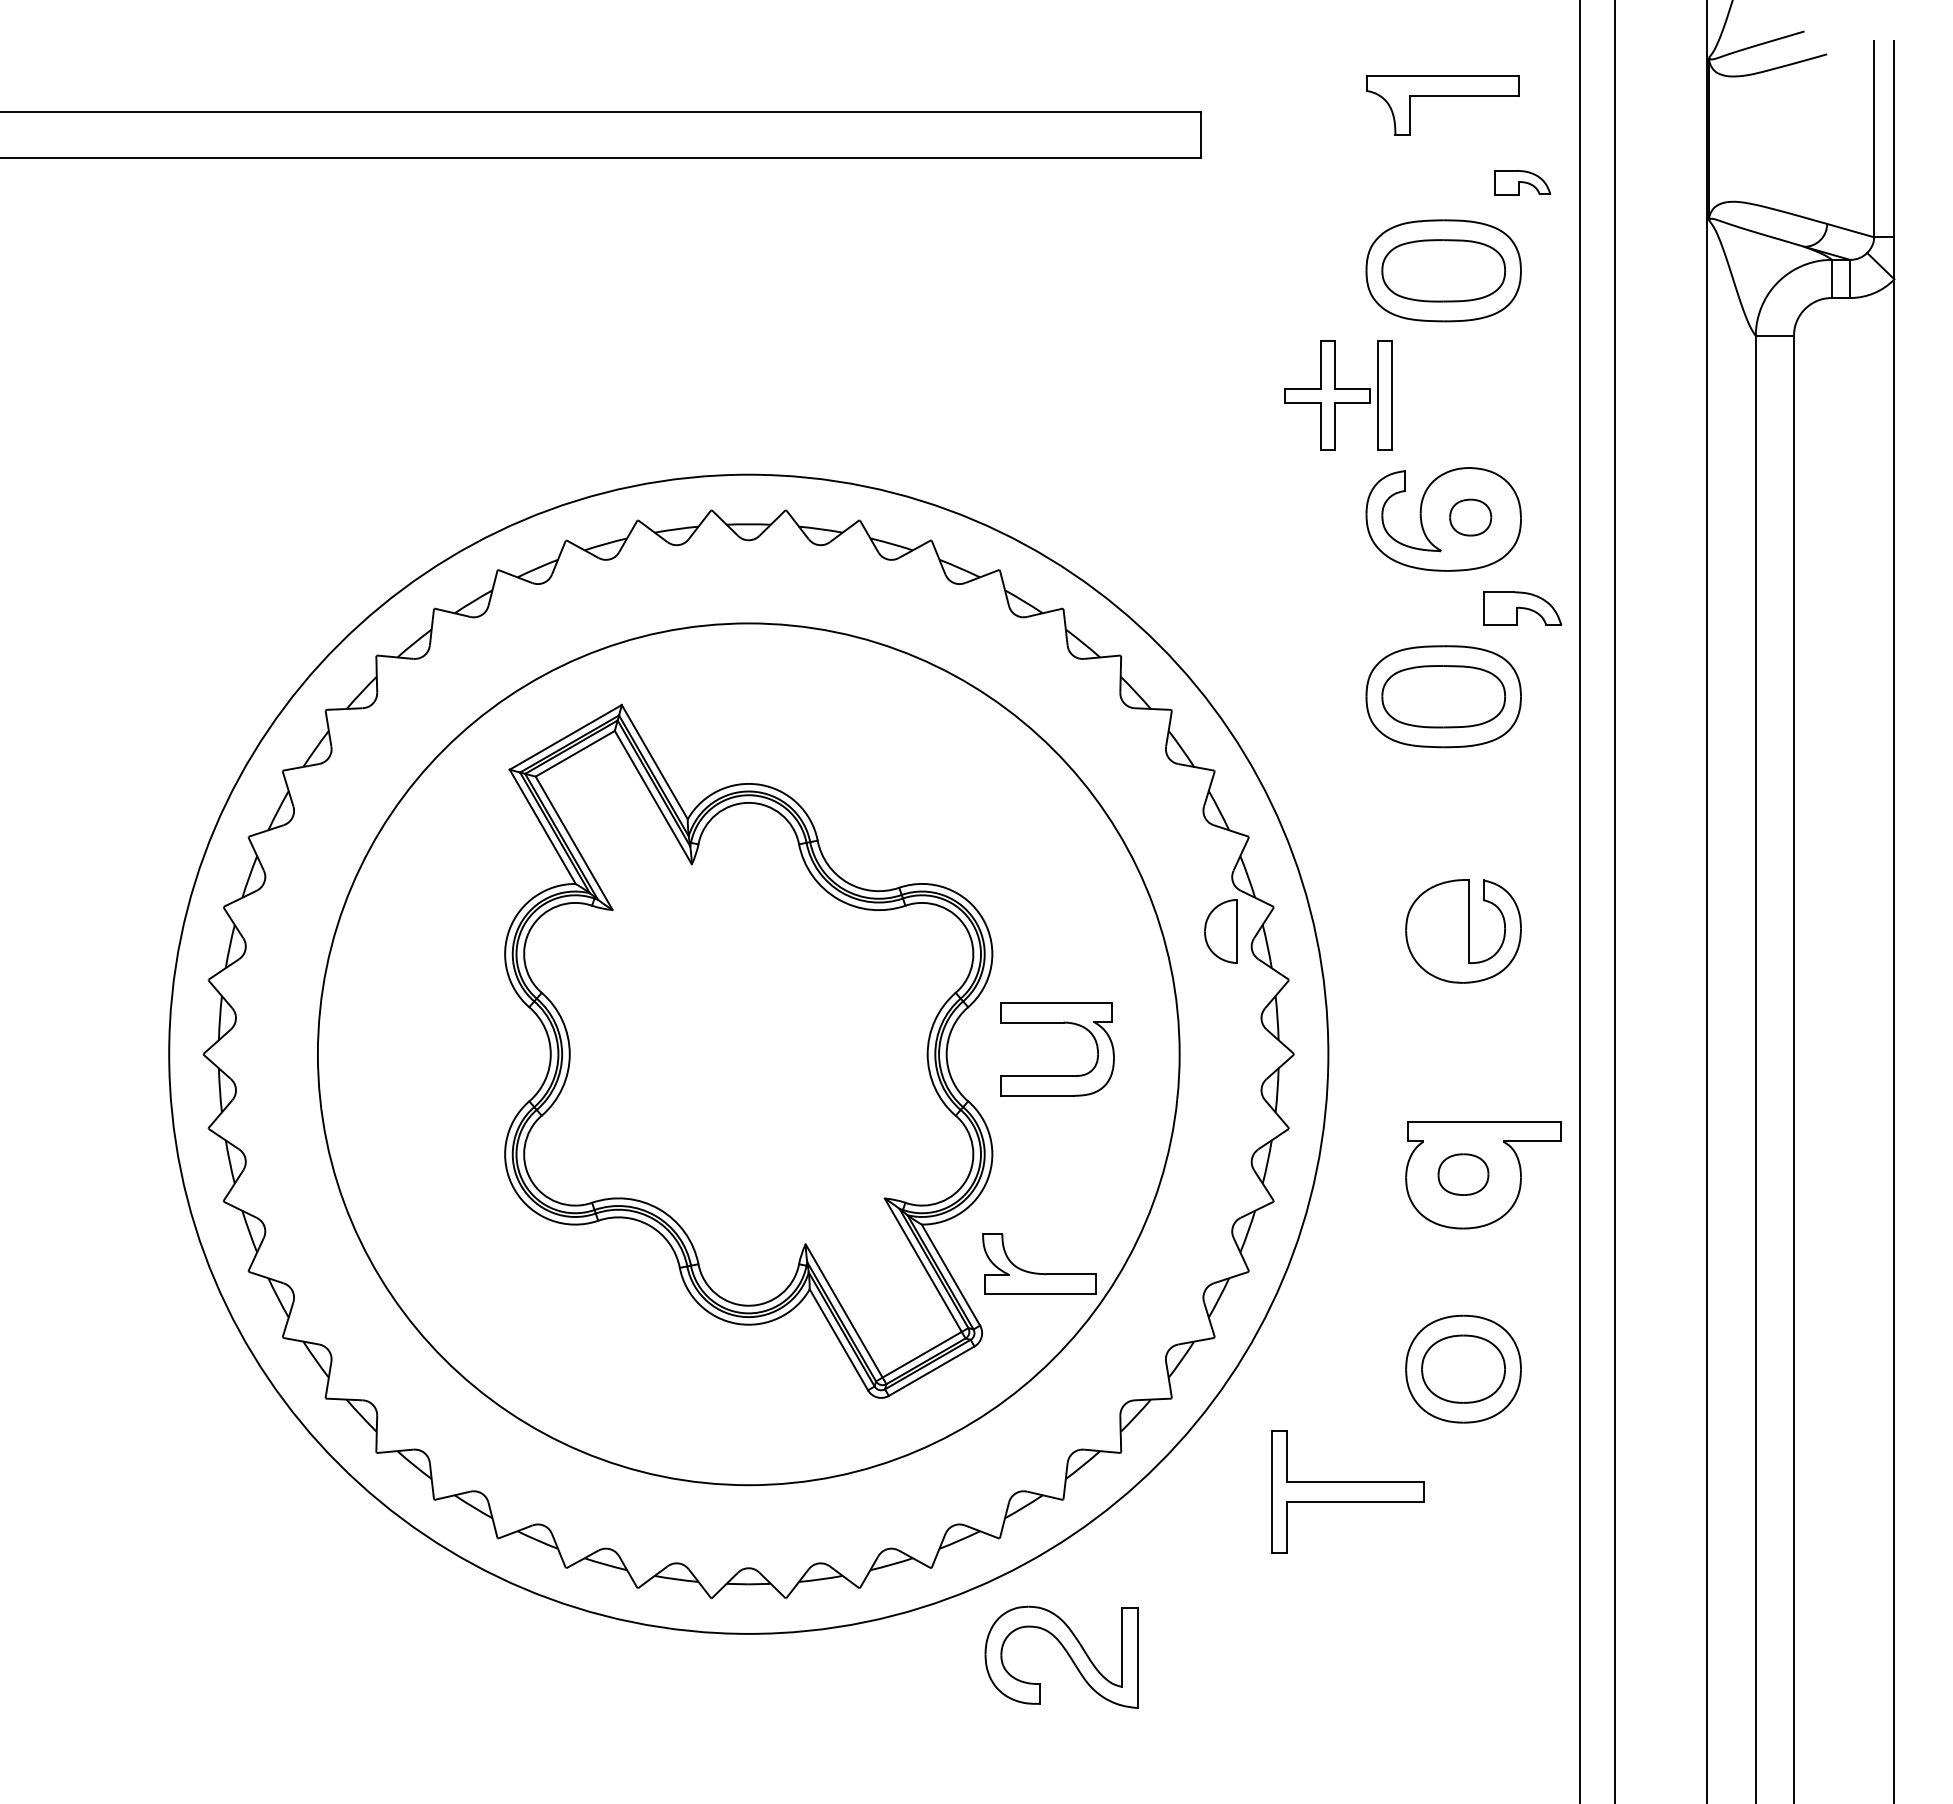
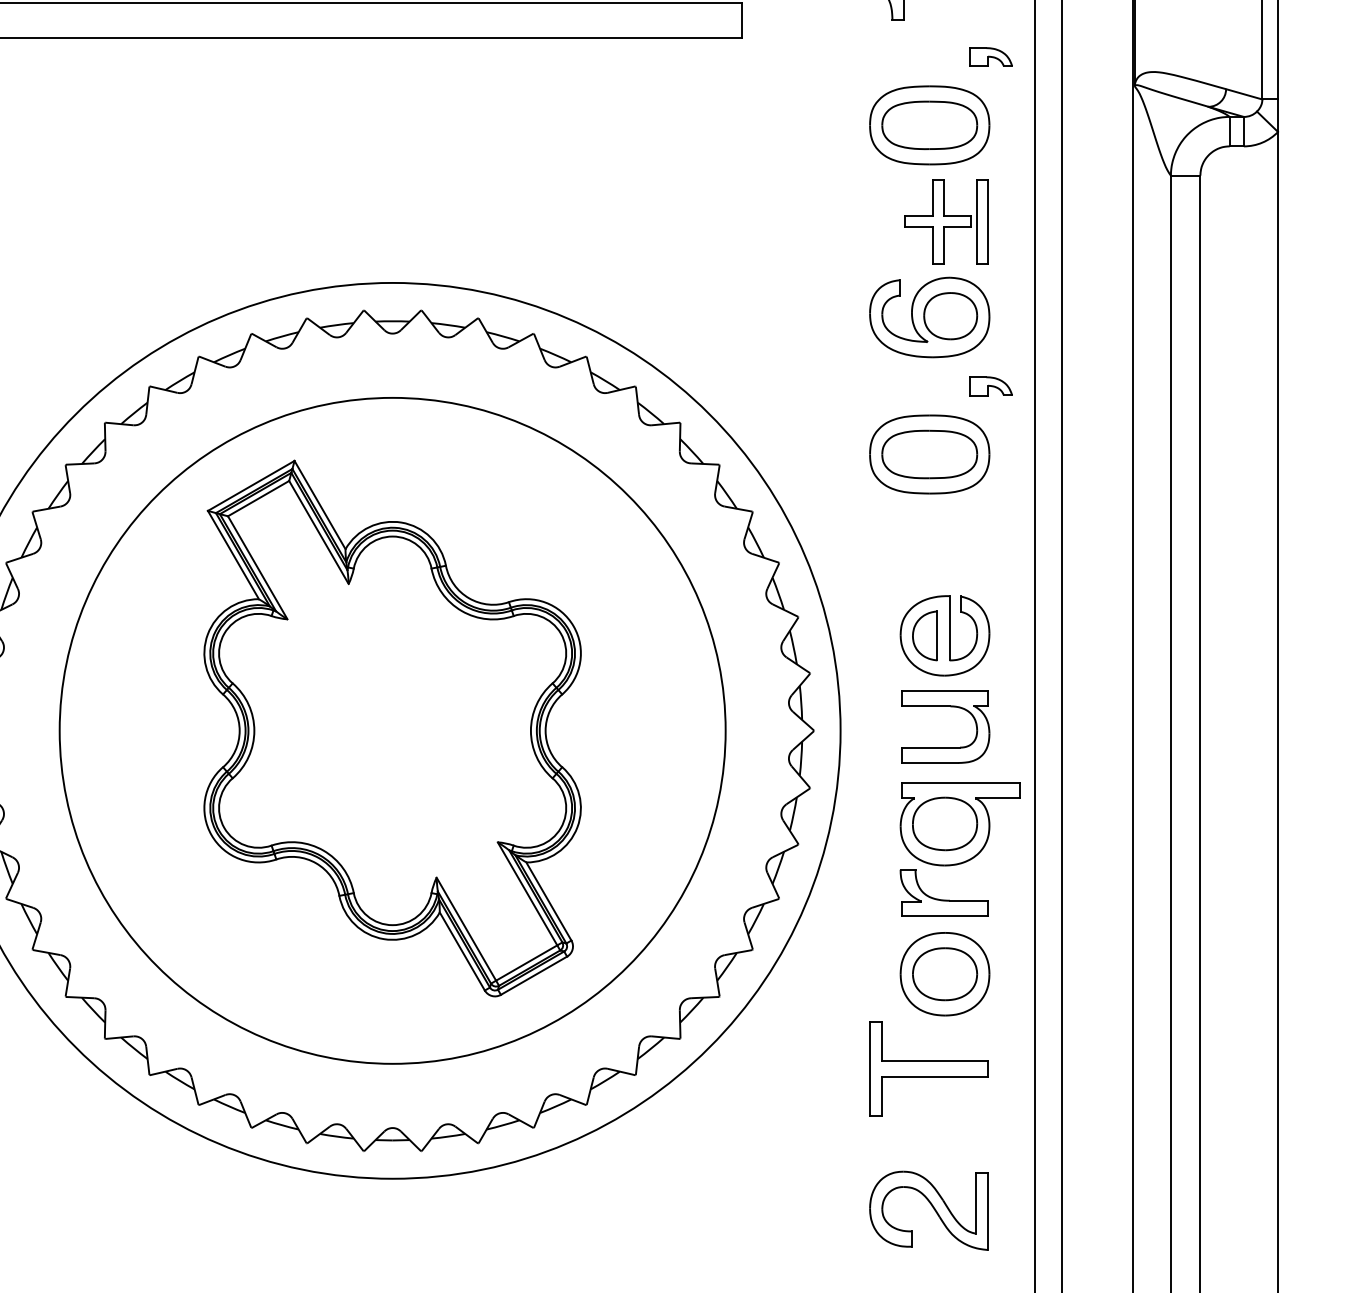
part: (1338, 395) -> (946, 221), moved
part: (1470, 517) -> (950, 316), size x1.67
part: (1522, 607) -> (990, 385), size x0.71
part: (1220, 931) -> (924, 635), moved
part: (1057, 1023) -> (945, 707), moved
part: (1463, 1174) -> (945, 823), size x1.67
part: (1038, 1272) -> (943, 899), moved
part: (1347, 1491) -> (928, 1068), moved
part: (1061, 1656) -> (928, 1210), moved

